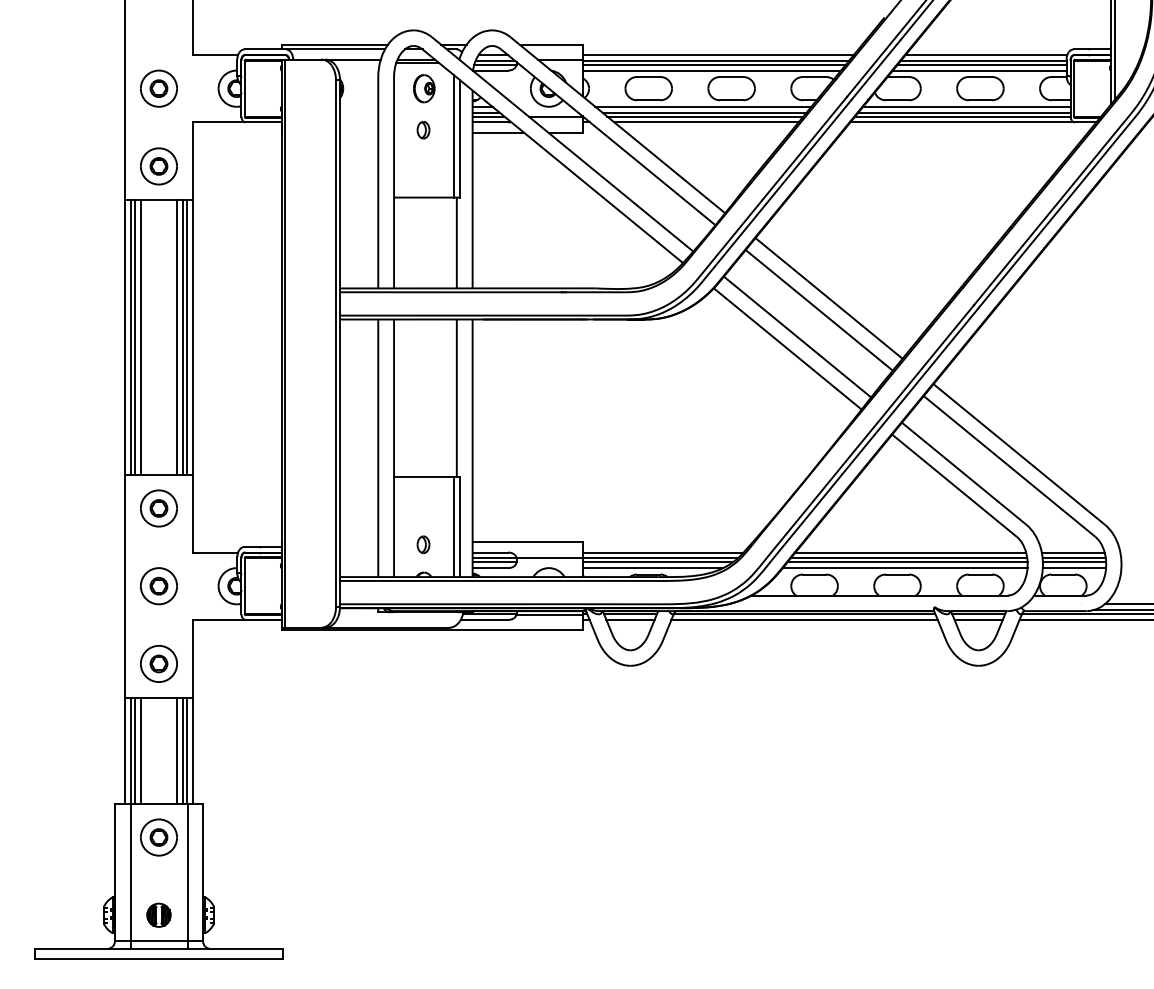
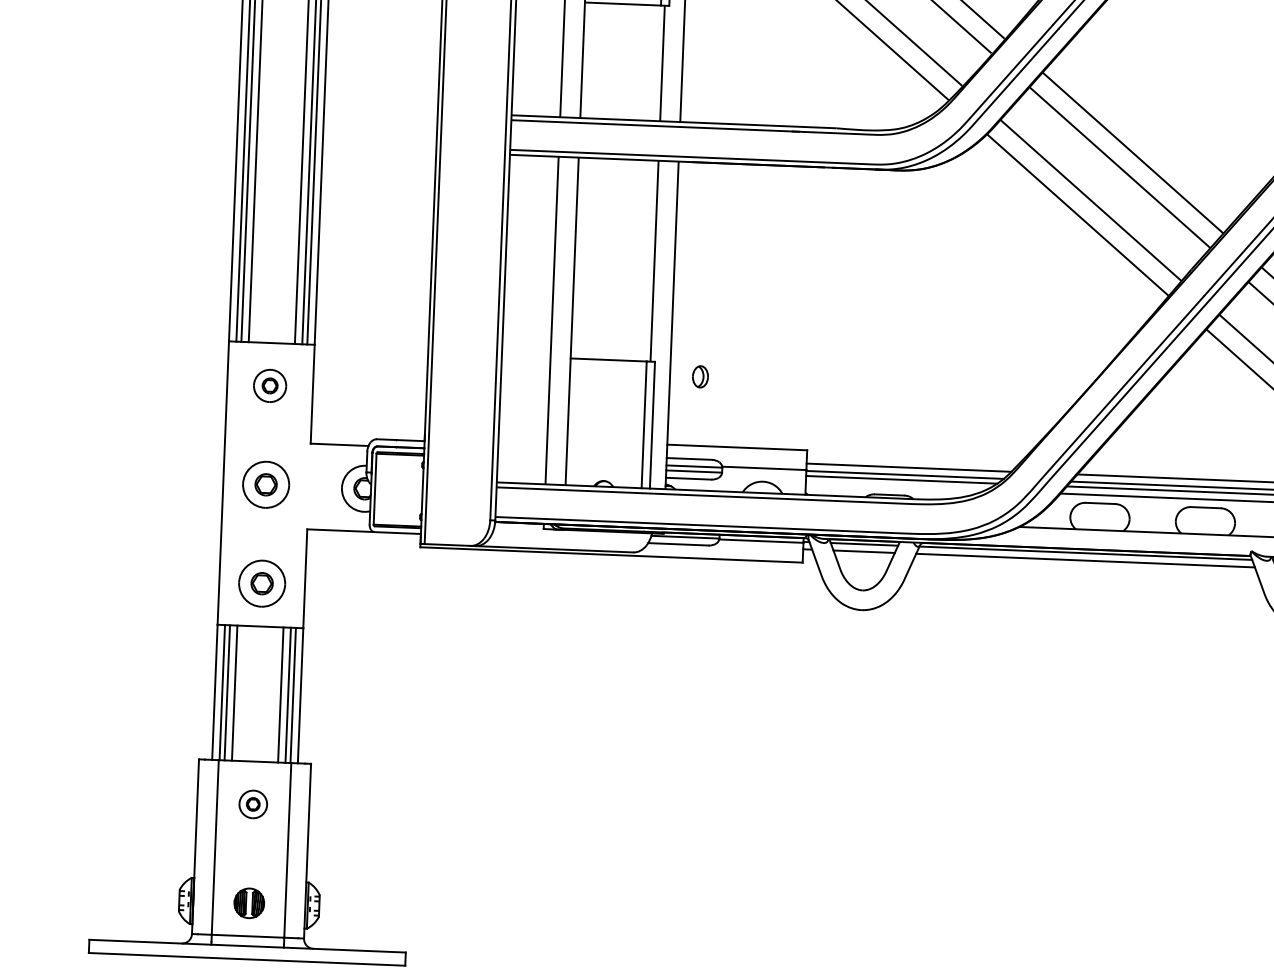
part: (158, 508) -> (269, 385), size x0.7
part: (423, 544) -> (700, 376), moved
line: (652, 568) -> (894, 487), removed
part: (158, 837) -> (252, 804), size x0.6

